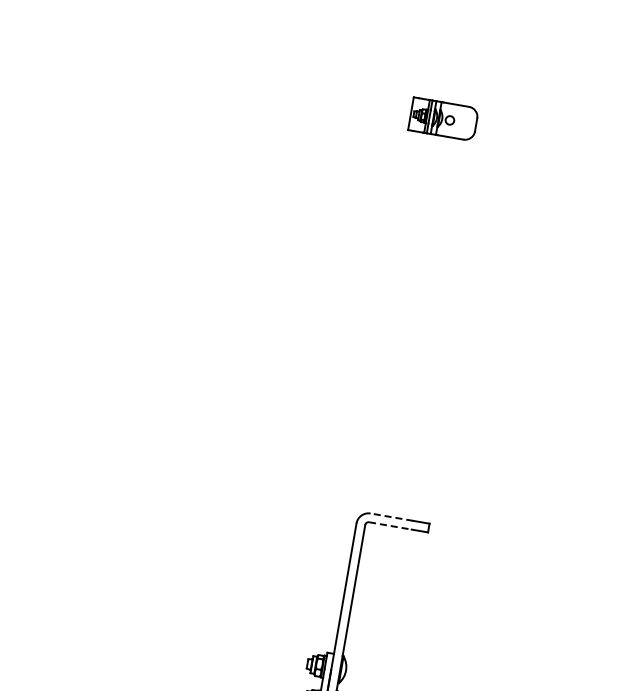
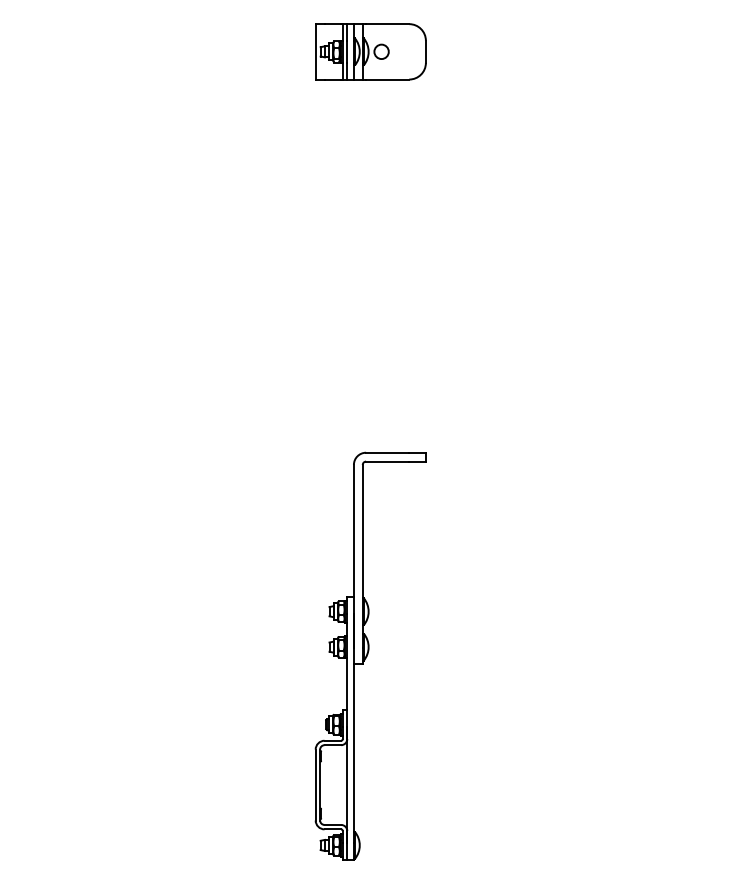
part: (443, 118) -> (370, 51), size x1.67
line: (391, 516) -> (387, 452), dashed -> solid
line: (390, 525) -> (387, 461), dashed -> solid

